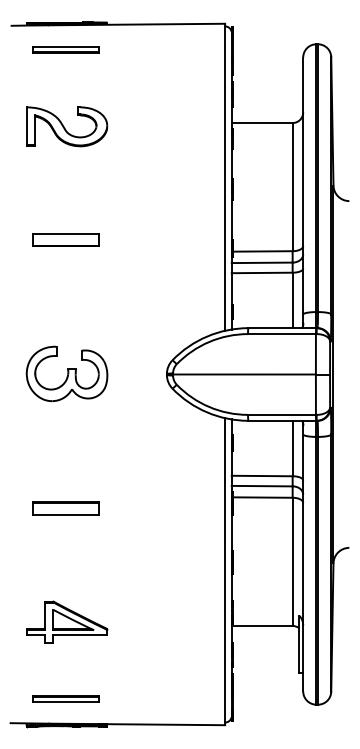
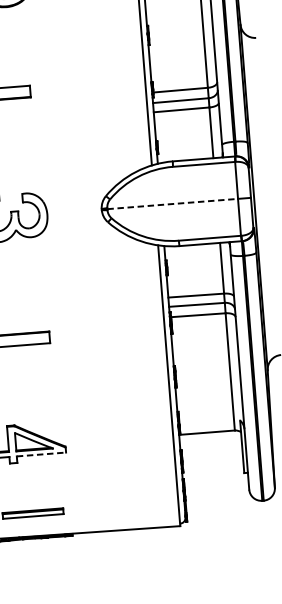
line: (244, 374) -> (172, 204), solid -> dashed
line: (80, 635) -> (41, 454), solid -> dashed

